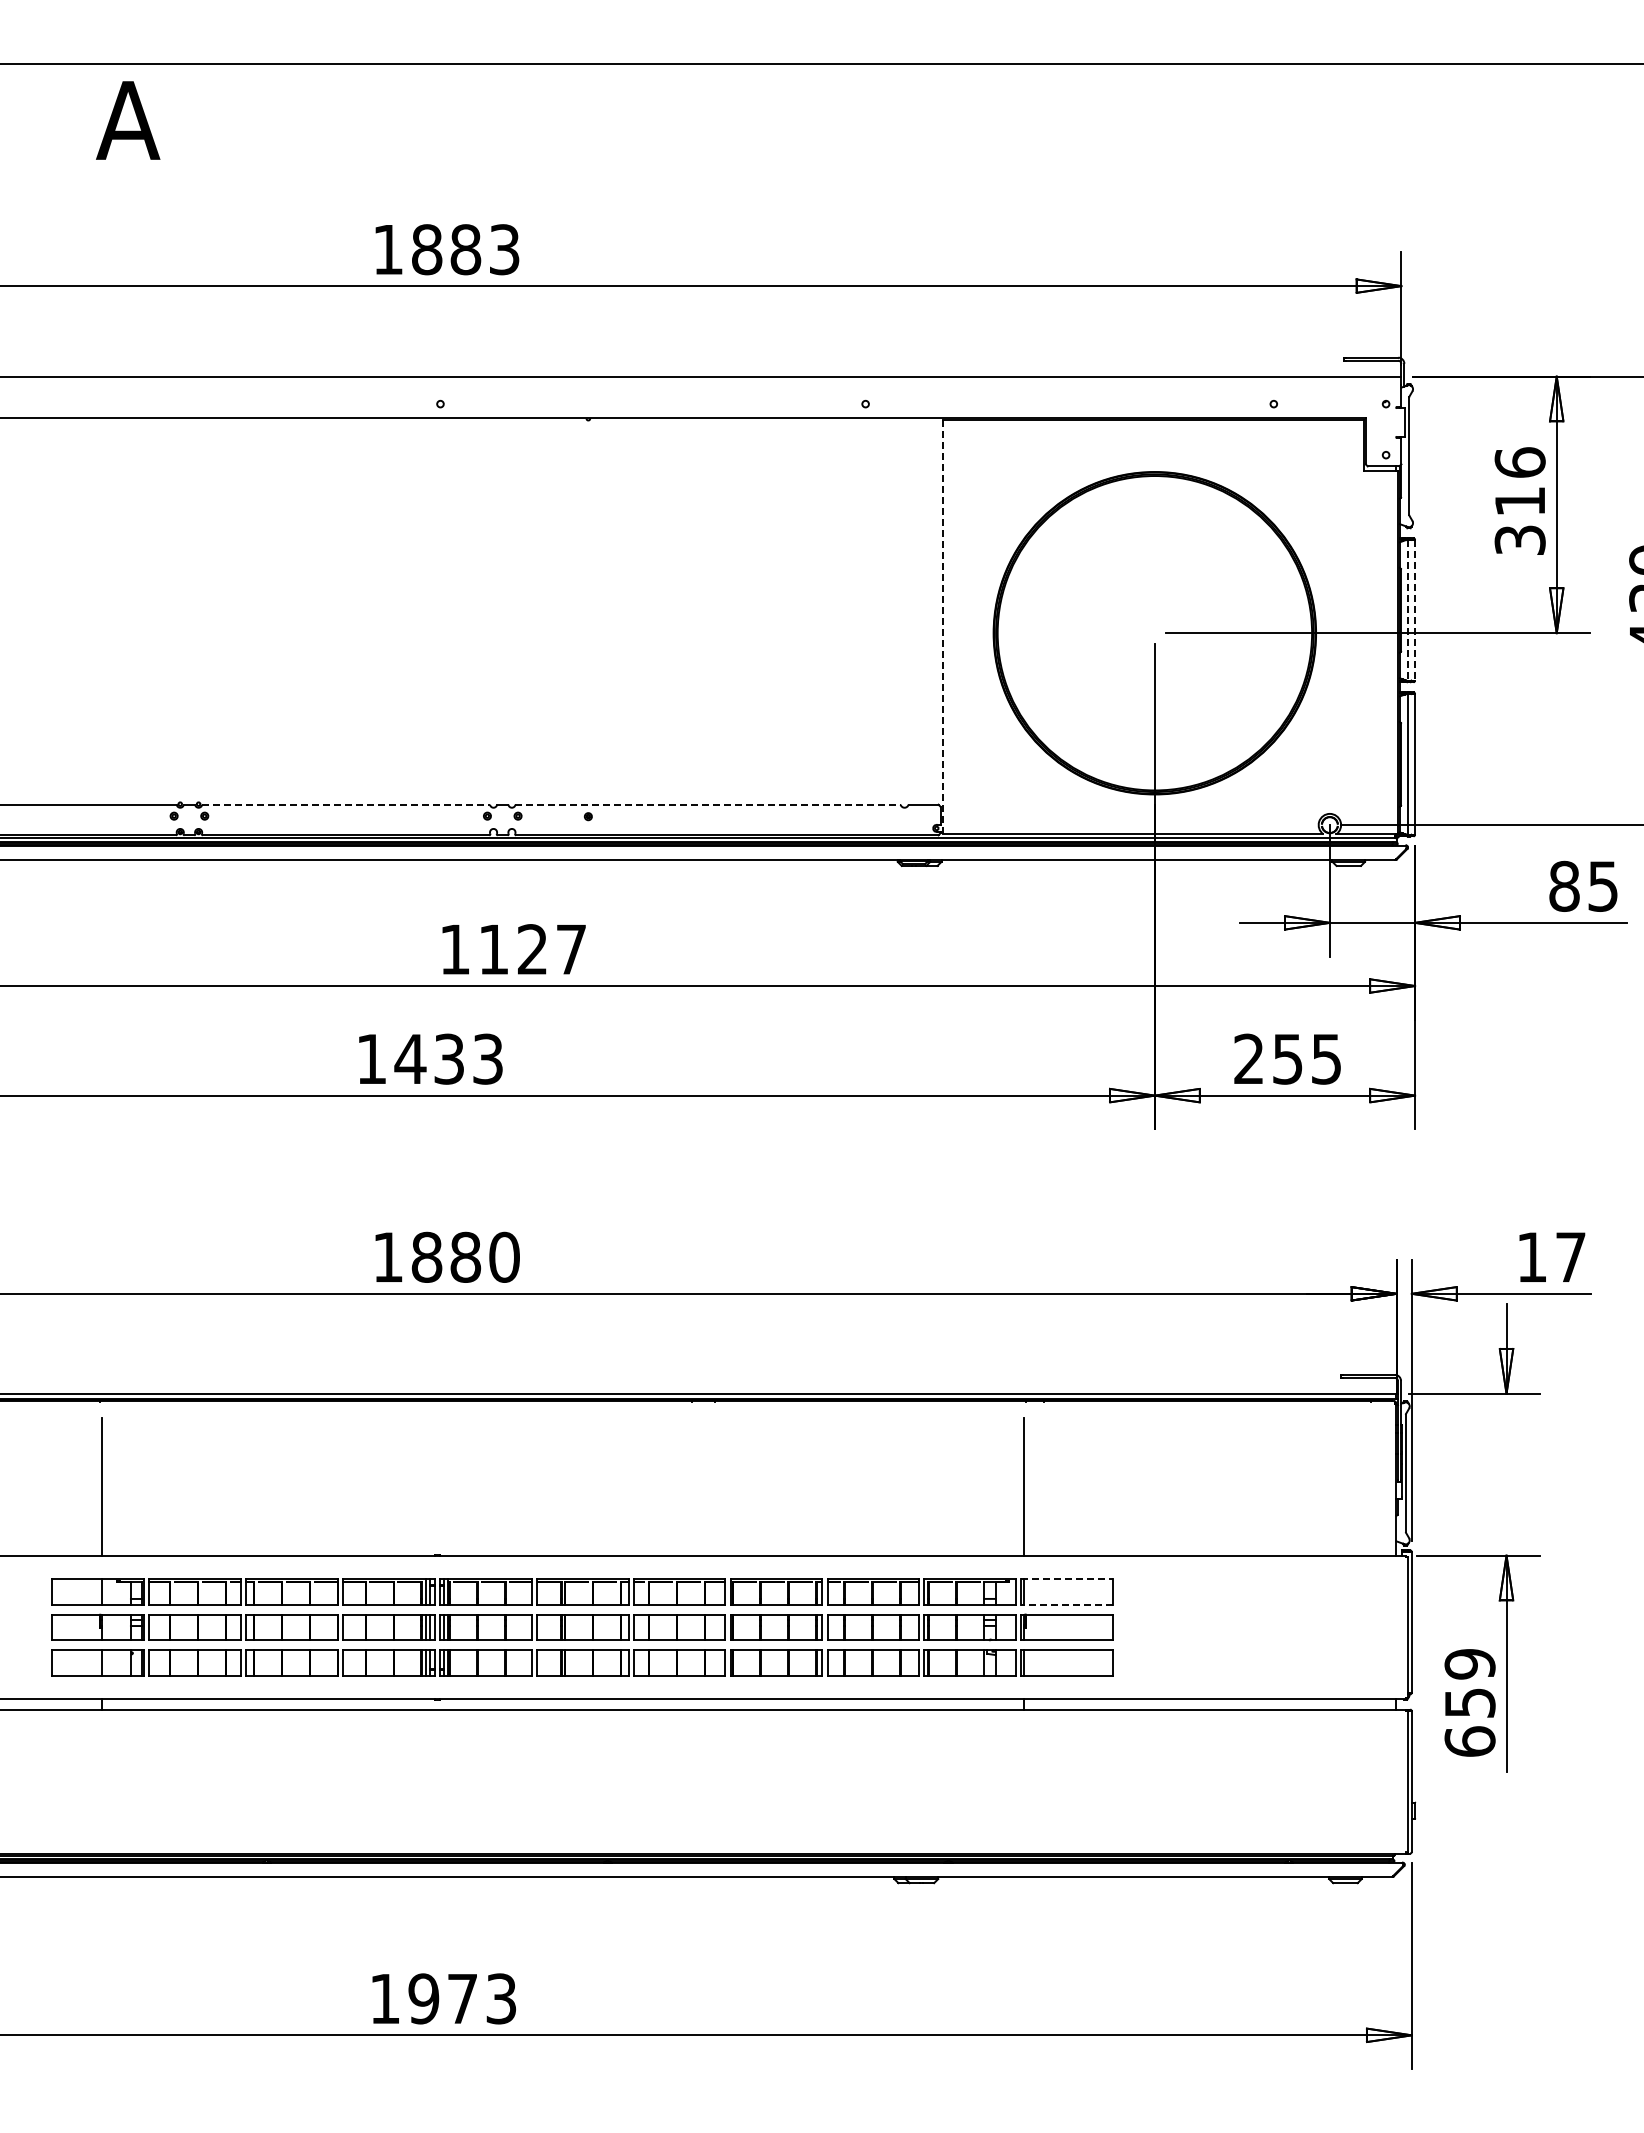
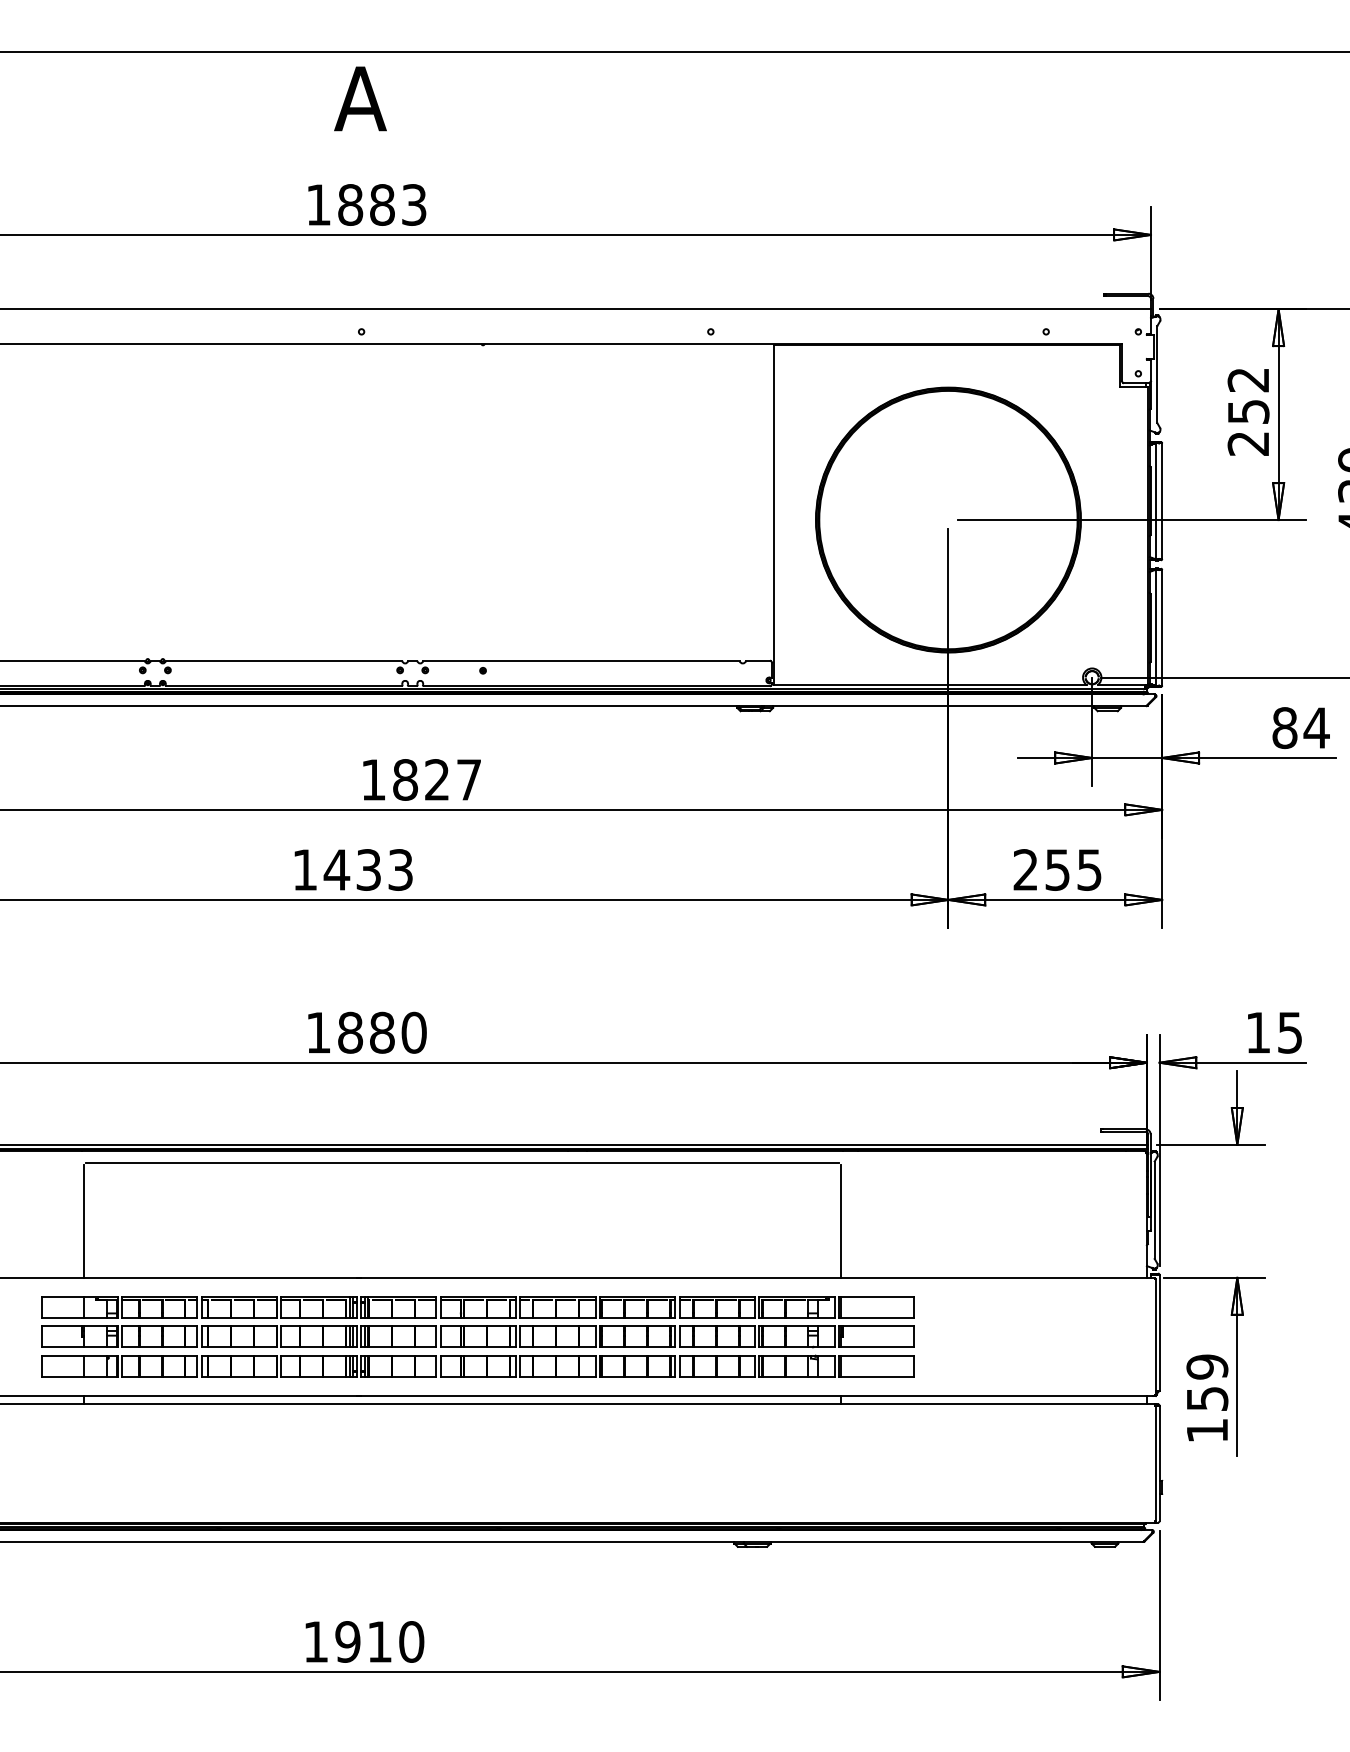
text: (128, 120) -> (360, 98), moved
text: (1519, 501) -> (1247, 411), 316 -> 252
line: (1407, 610) -> (1155, 501), dashed -> solid
line: (1415, 610) -> (1162, 501), dashed -> solid
line: (942, 627) -> (773, 515), dashed -> solid
line: (346, 804) -> (284, 660), dashed -> solid
line: (708, 804) -> (581, 660), dashed -> solid
text: (1603, 886) -> (1317, 728), 85 -> 84
text: (493, 949) -> (405, 779), 1127 -> 1827
text: (1570, 1257) -> (1289, 1032), 17 -> 15
line: (562, 1415) -> (461, 1162), added
line: (1067, 1579) -> (876, 1297), dashed -> solid
line: (1067, 1604) -> (876, 1317), dashed -> solid
text: (1469, 1741) -> (1206, 1430), 659 -> 159
text: (482, 1998) -> (396, 1641), 1973 -> 1910

